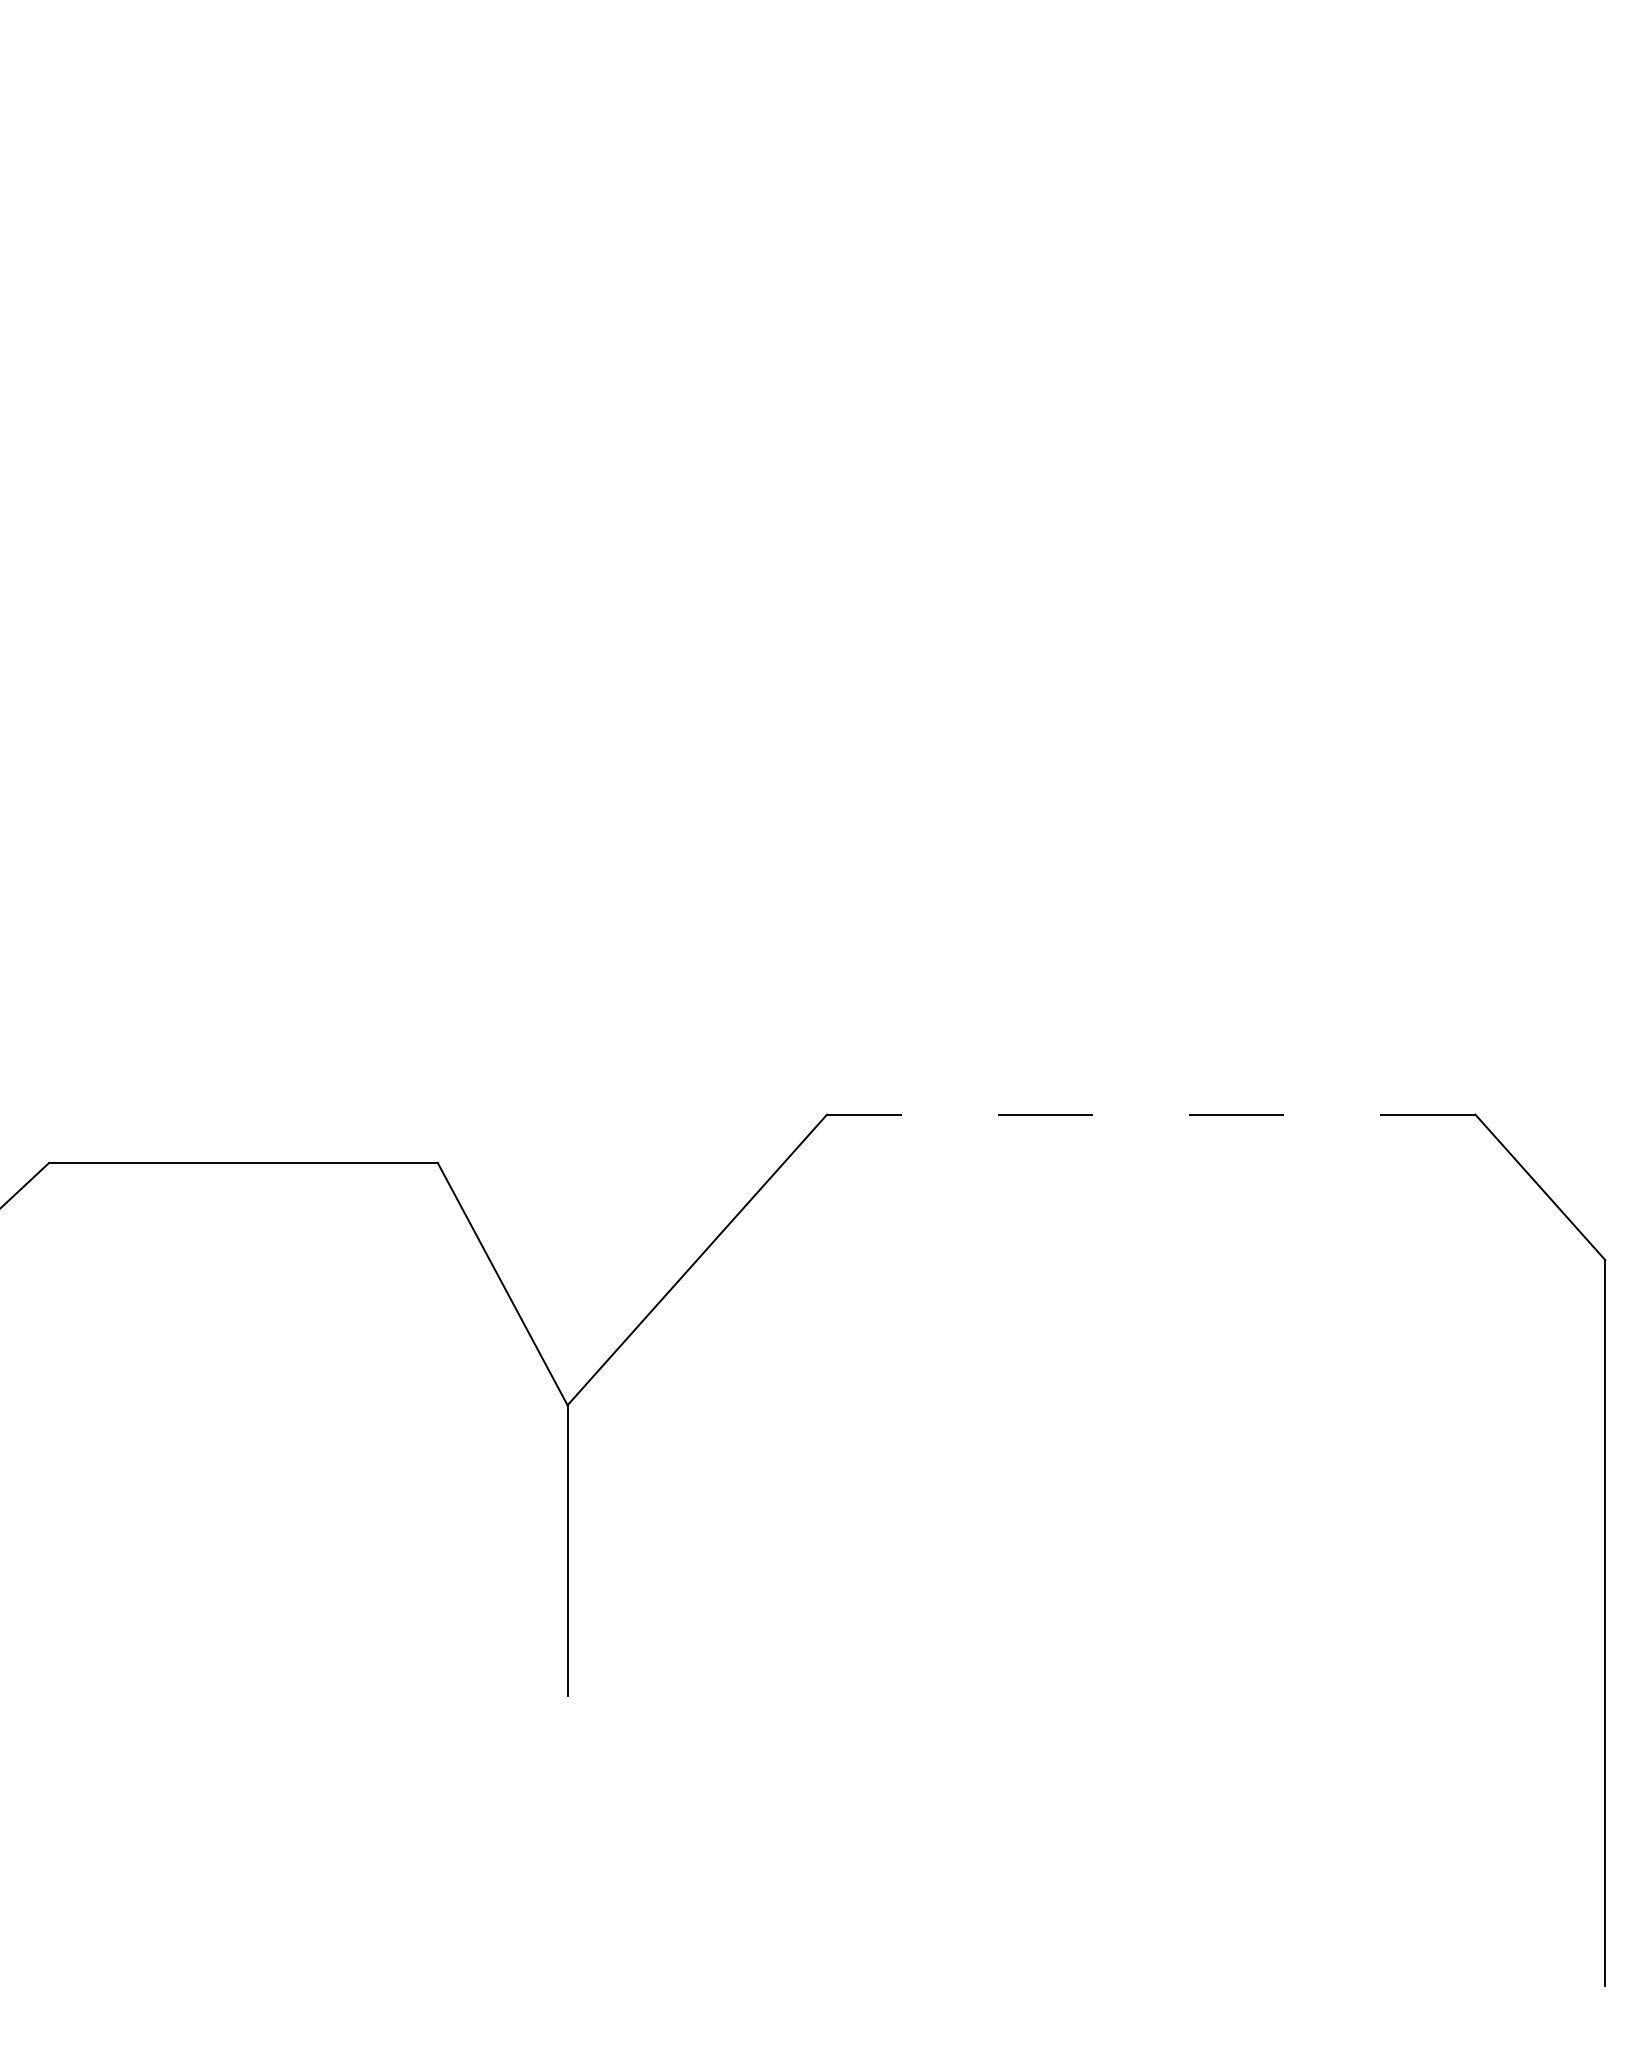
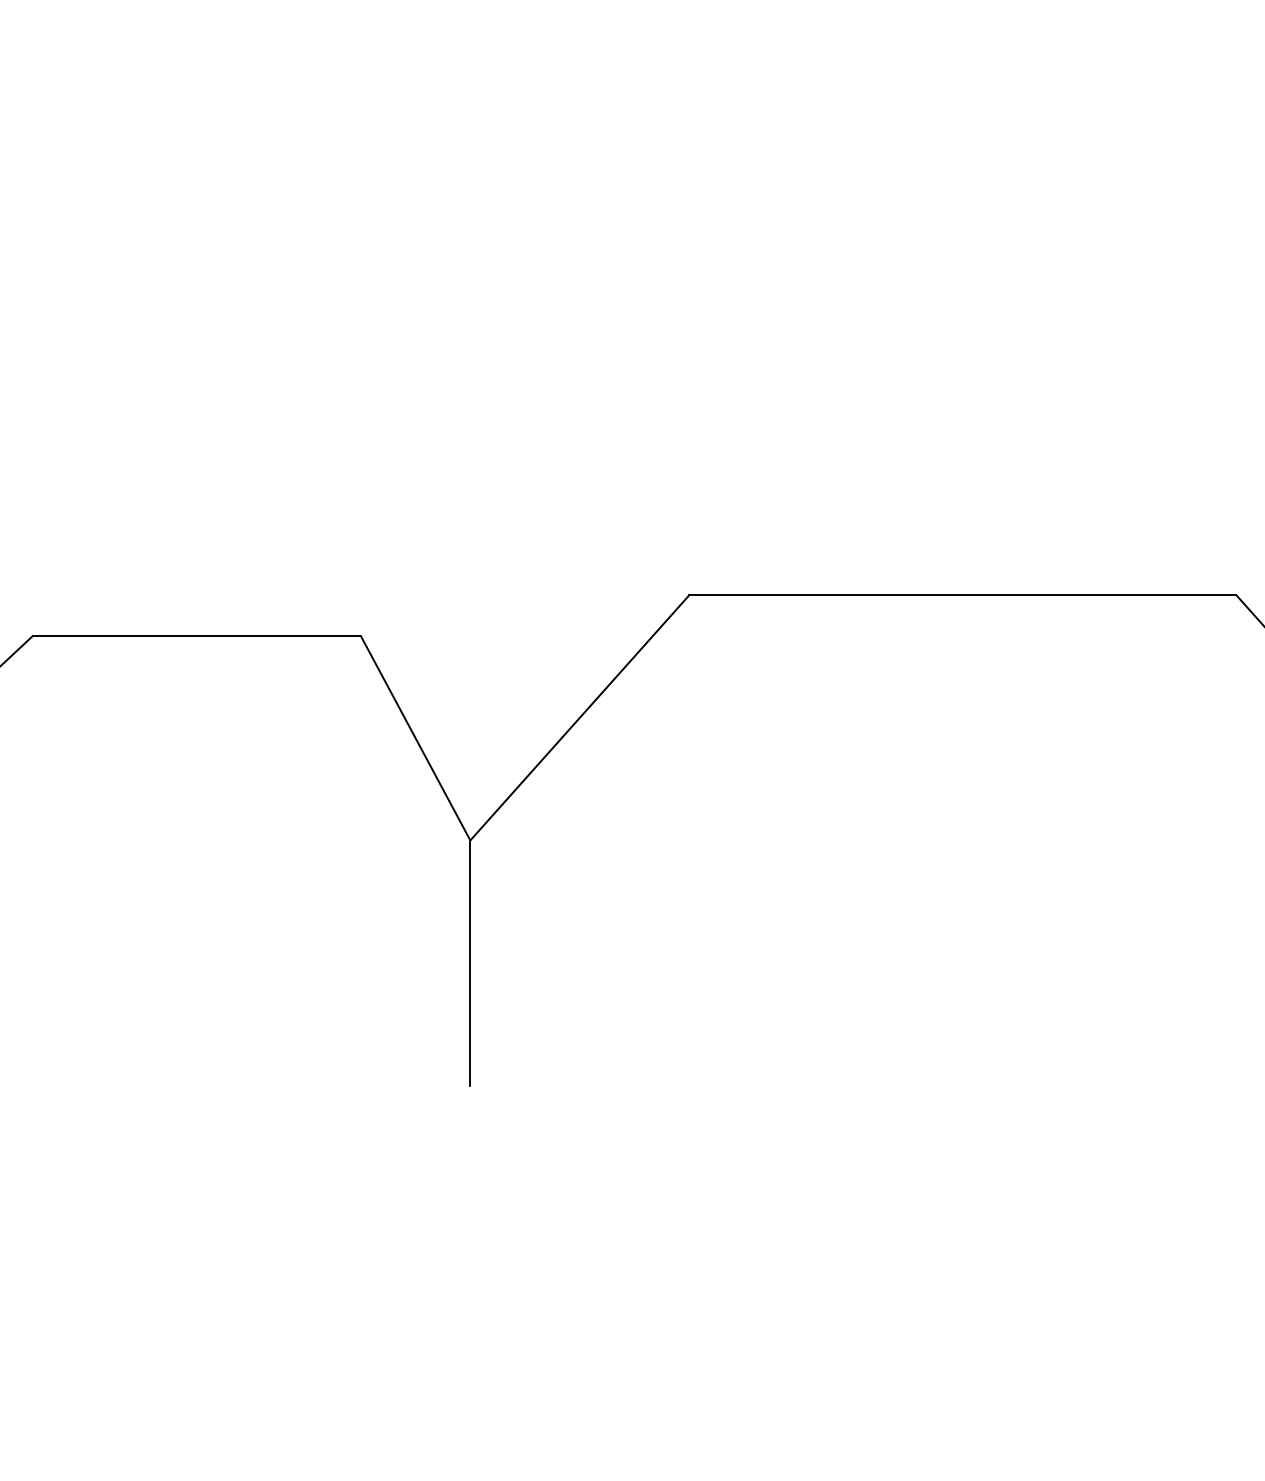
line: (1150, 1114) -> (962, 595), dashed -> solid

